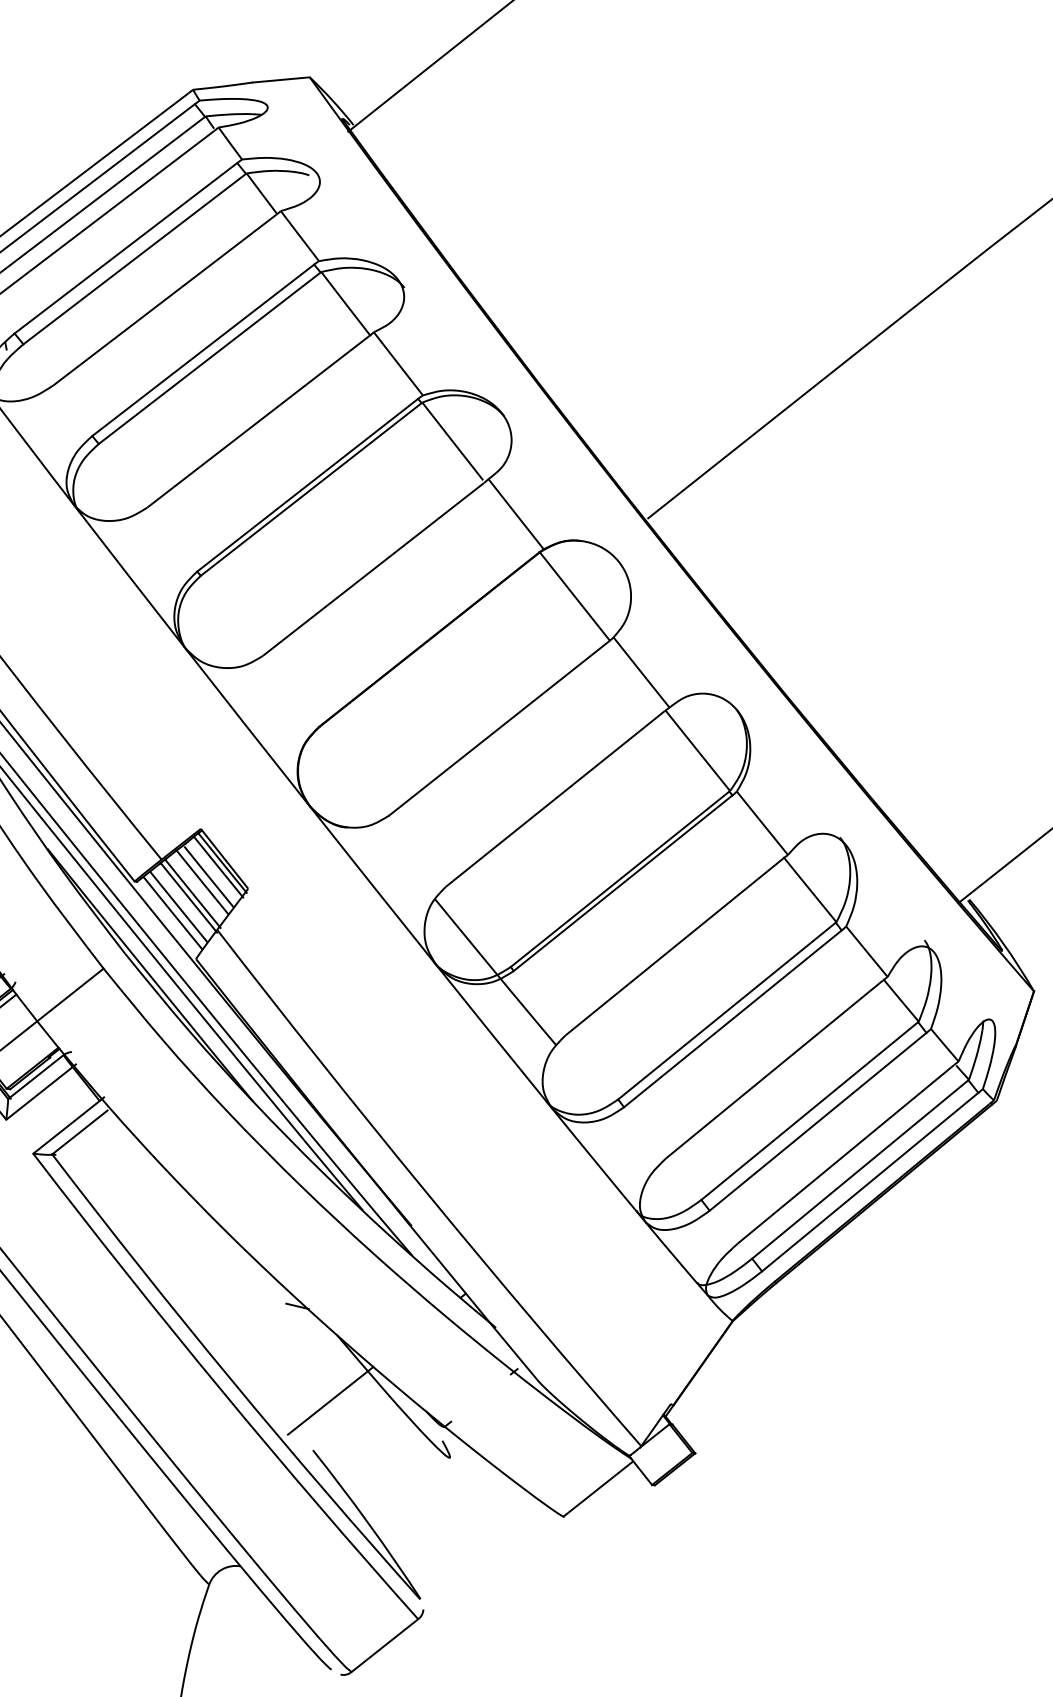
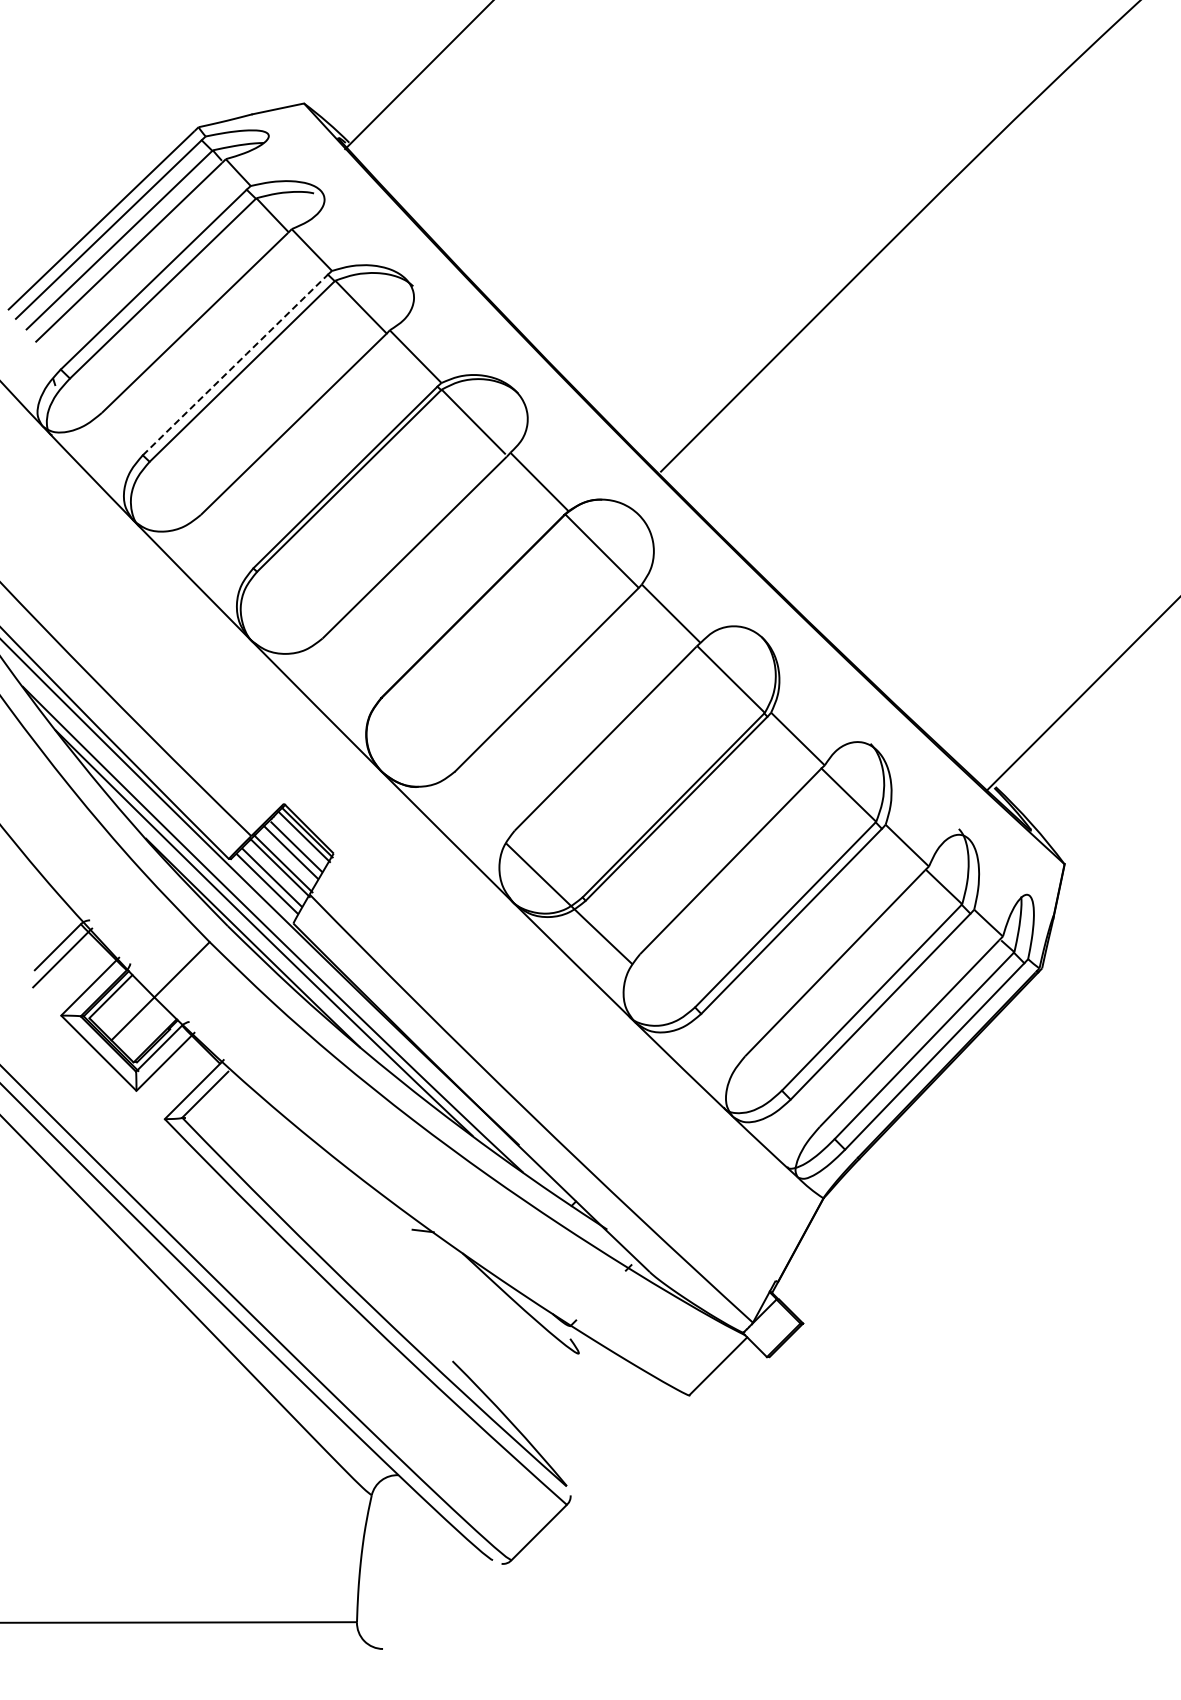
line: (203, 349) -> (235, 364), solid -> dashed
line: (330, 1400) -> (463, 1313), removed

